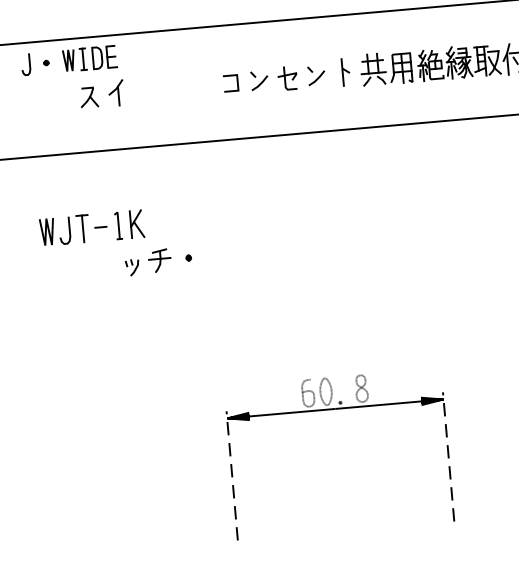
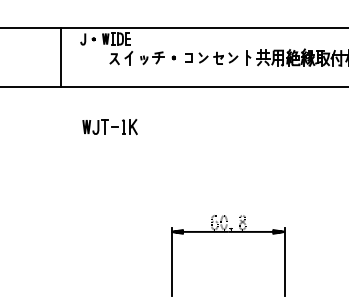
part: (157, 259) -> (157, 57), moved
line: (448, 456) -> (284, 261), dashed -> solid
line: (232, 474) -> (171, 261), dashed -> solid

